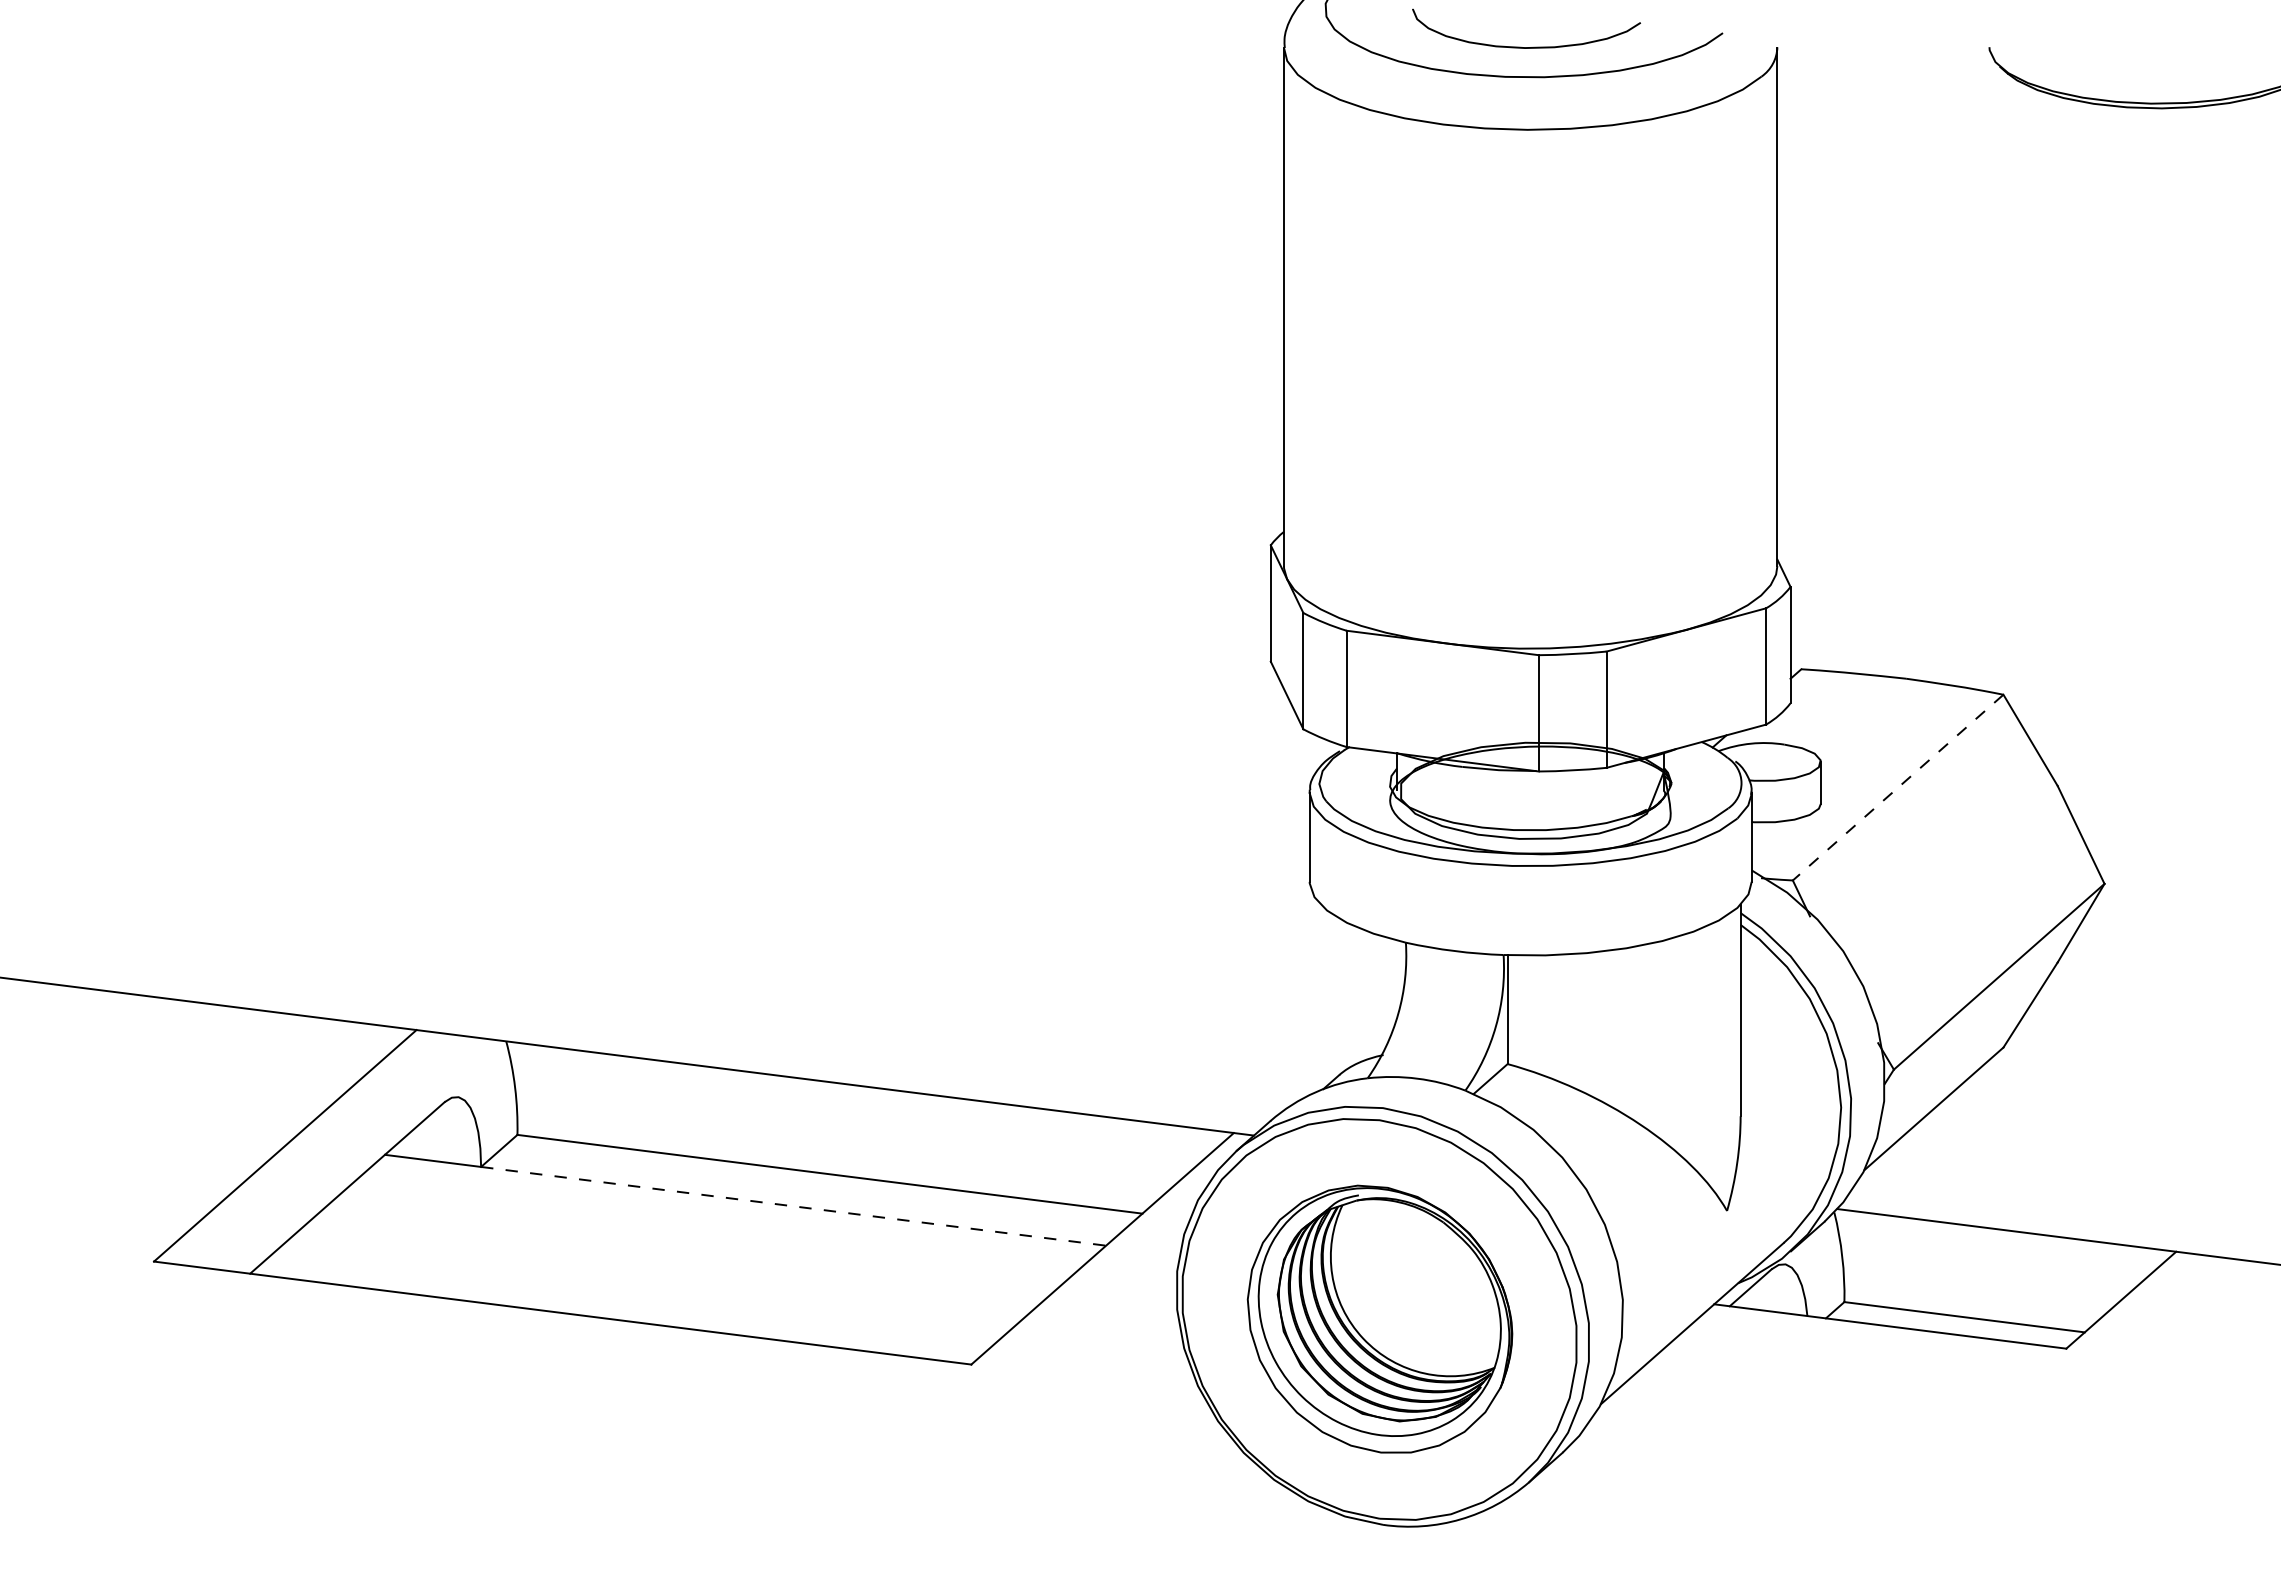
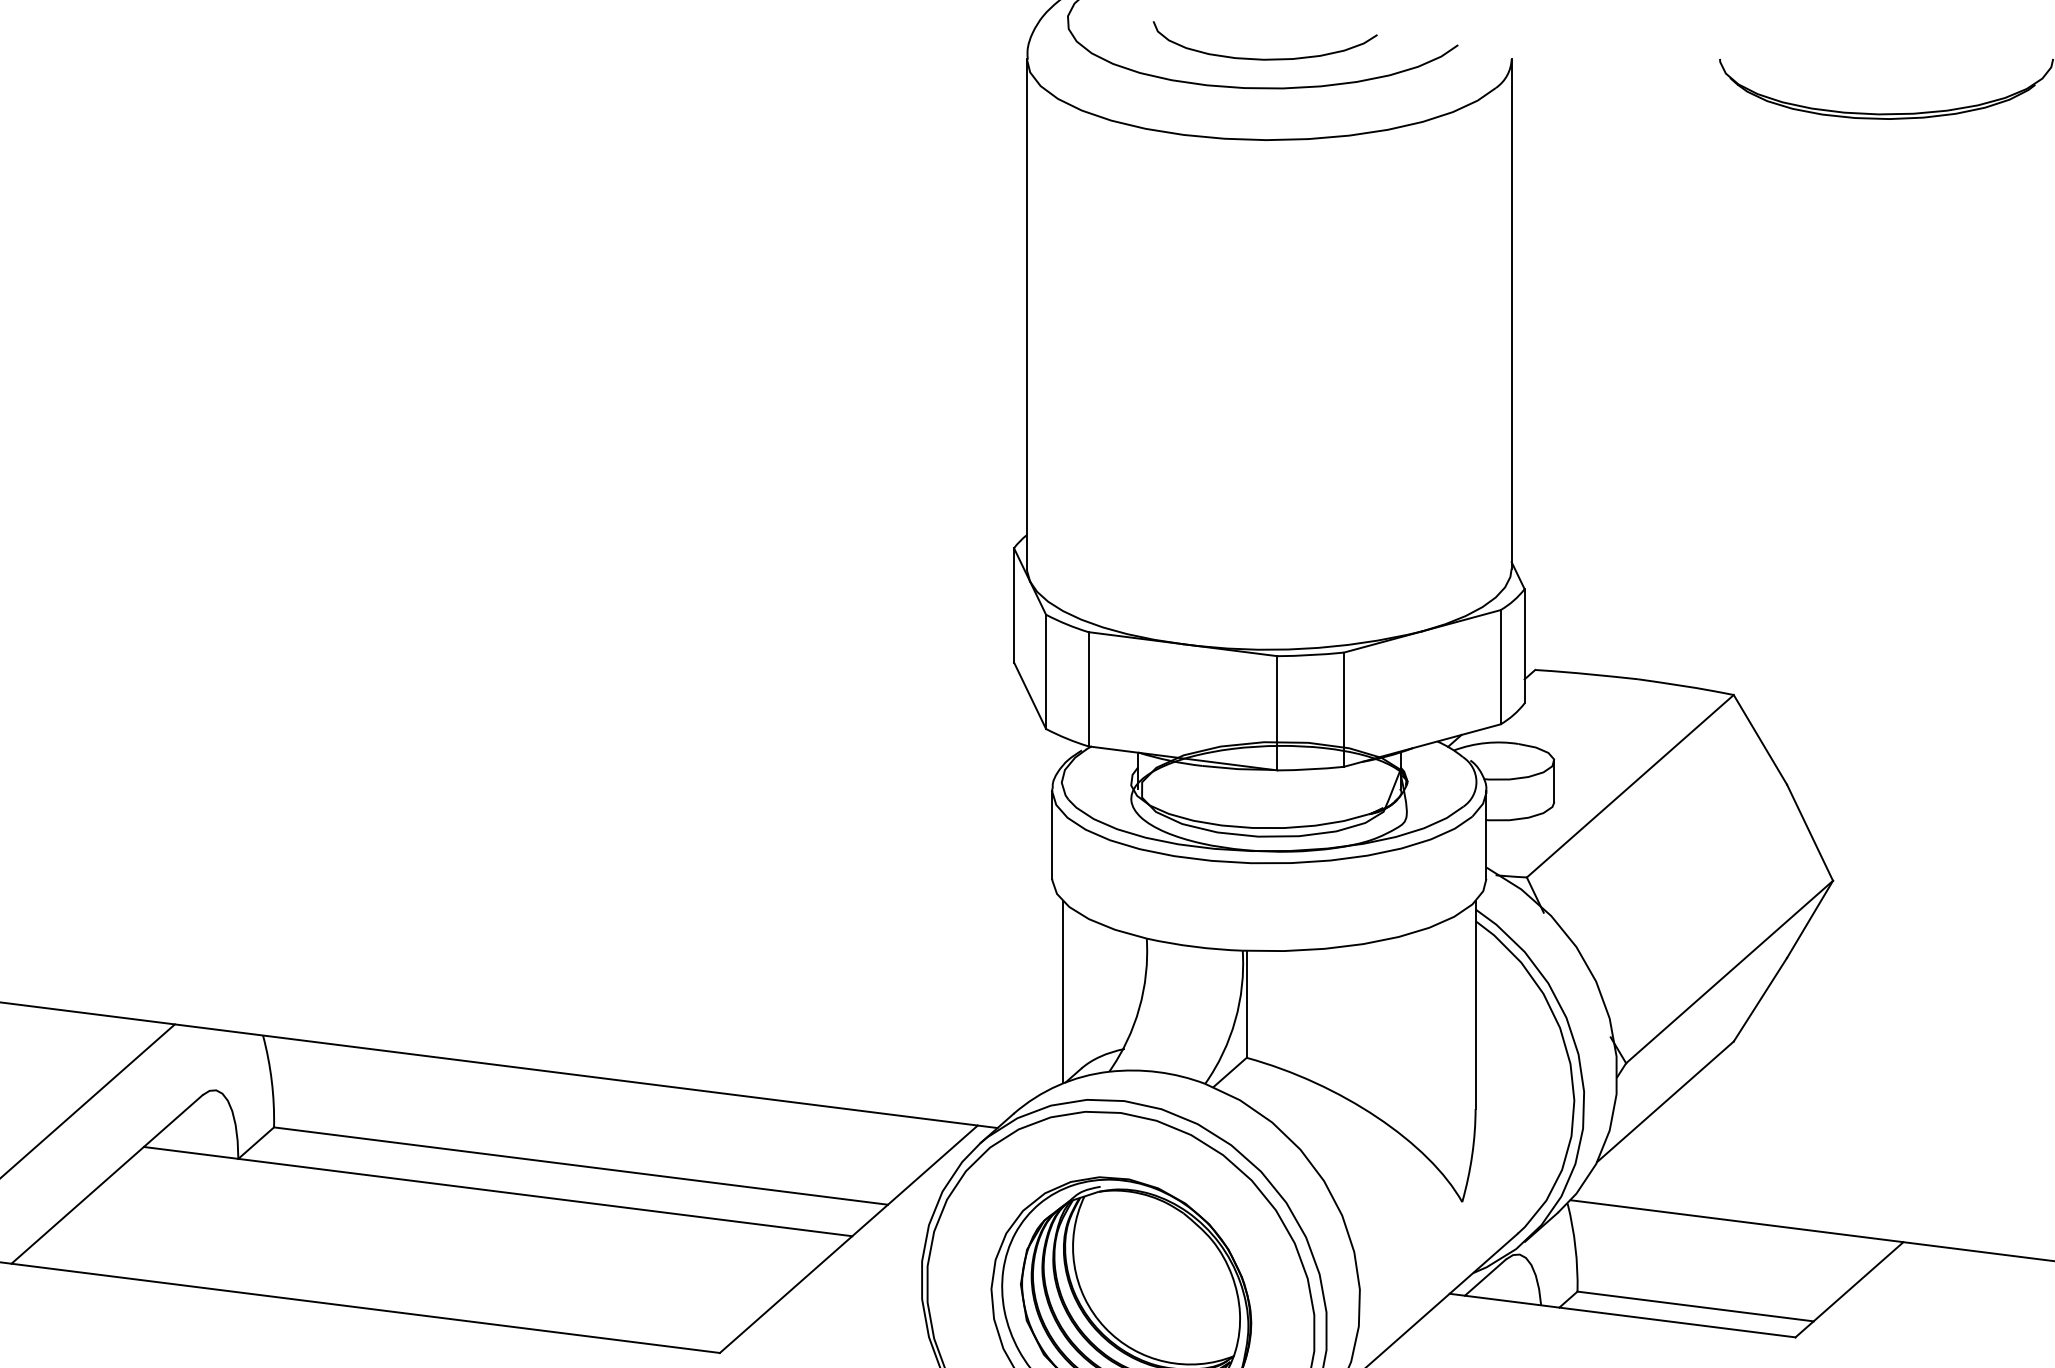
line: (1897, 787) -> (1629, 786), dashed -> solid
line: (1320, 997) -> (1062, 992), added
line: (793, 1206) -> (545, 1197), dashed -> solid

